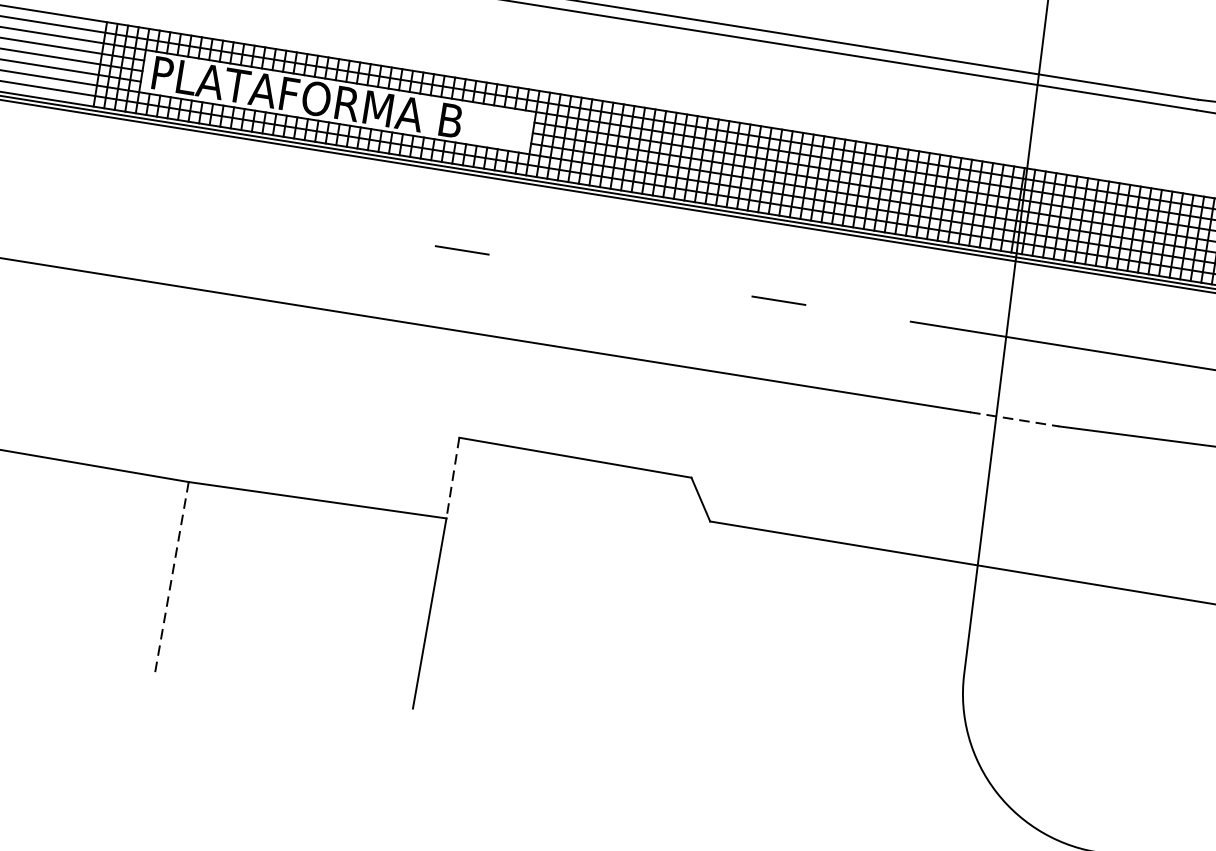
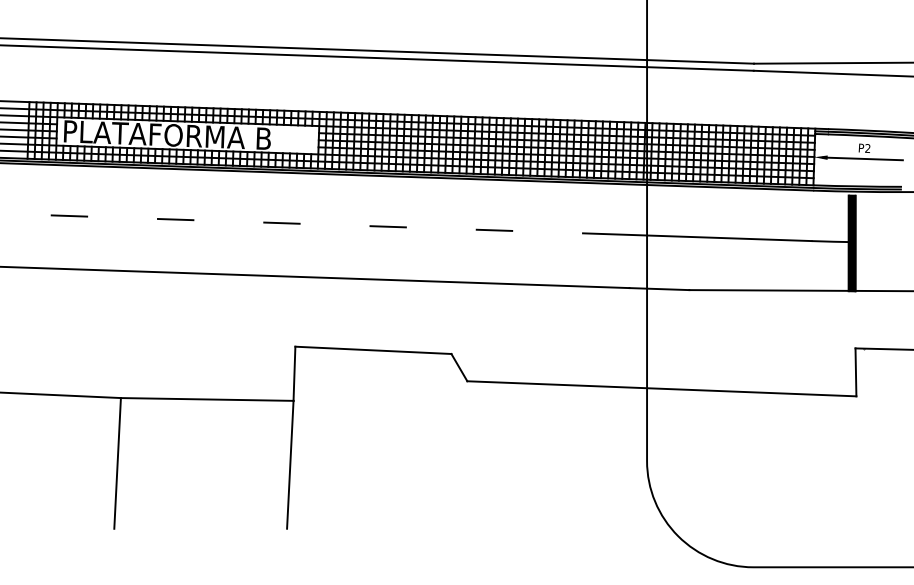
line: (144, 199) -> (68, 215), added
line: (303, 225) -> (175, 219), added
line: (619, 275) -> (387, 226), added
line: (1014, 419) -> (659, 289), dashed -> solid
line: (452, 479) -> (294, 374), dashed -> solid
line: (171, 579) -> (117, 463), dashed -> solid

